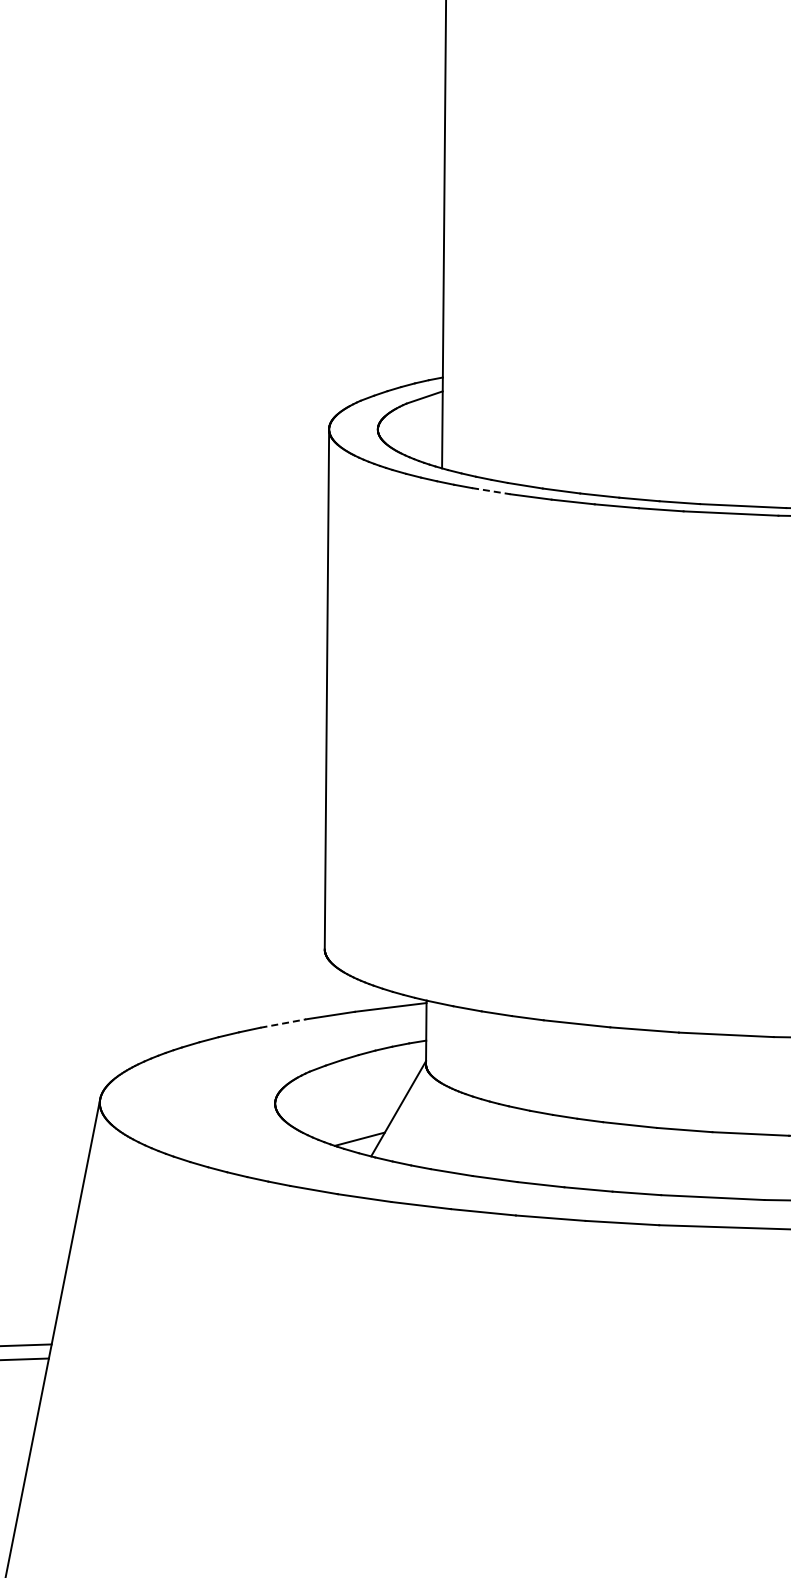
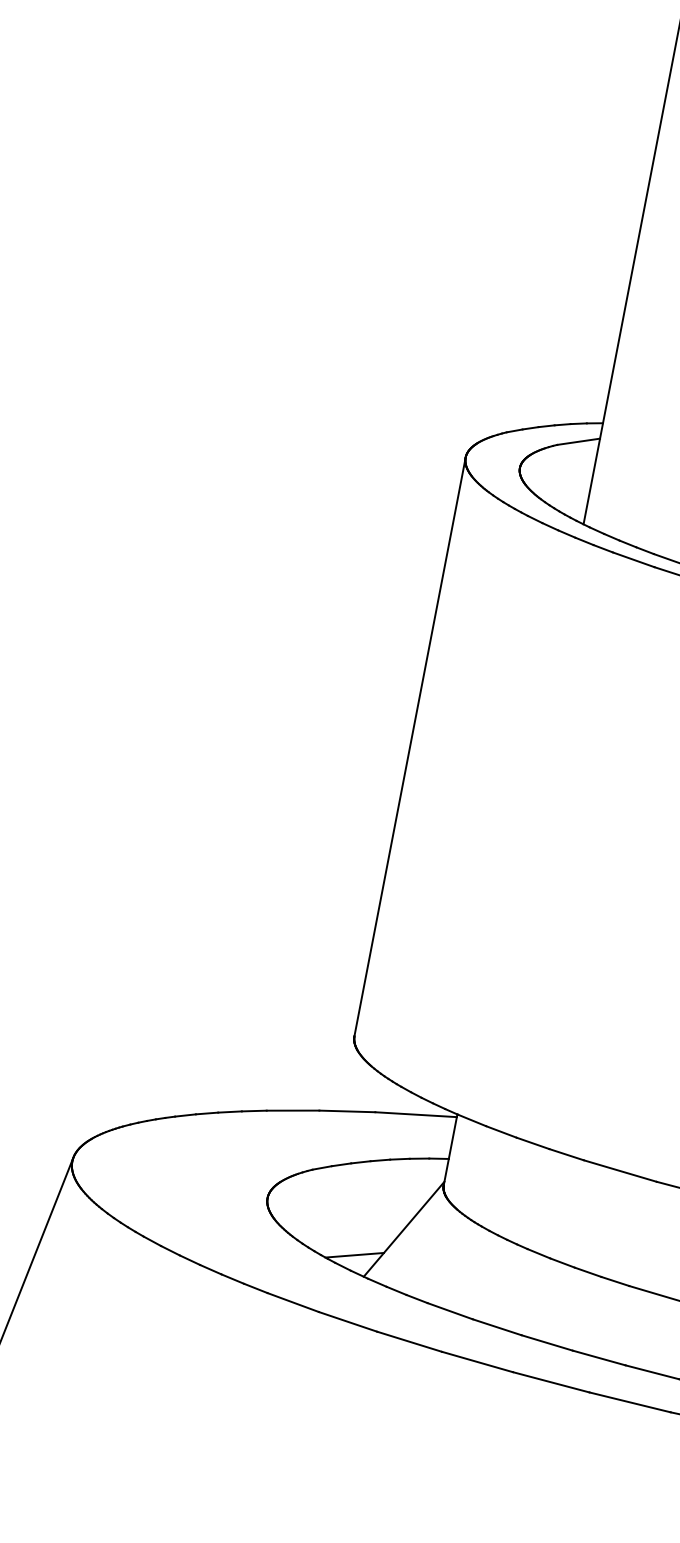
line: (491, 491) -> (633, 560), dashed -> solid
line: (283, 1023) -> (293, 1110), dashed -> solid

